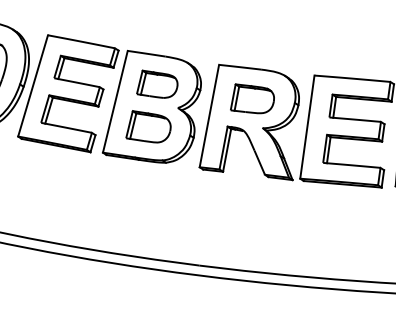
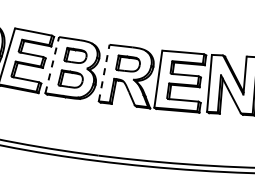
line: (115, 102) -> (52, 65), solid -> dashed
line: (209, 116) -> (104, 73), solid -> dashed

